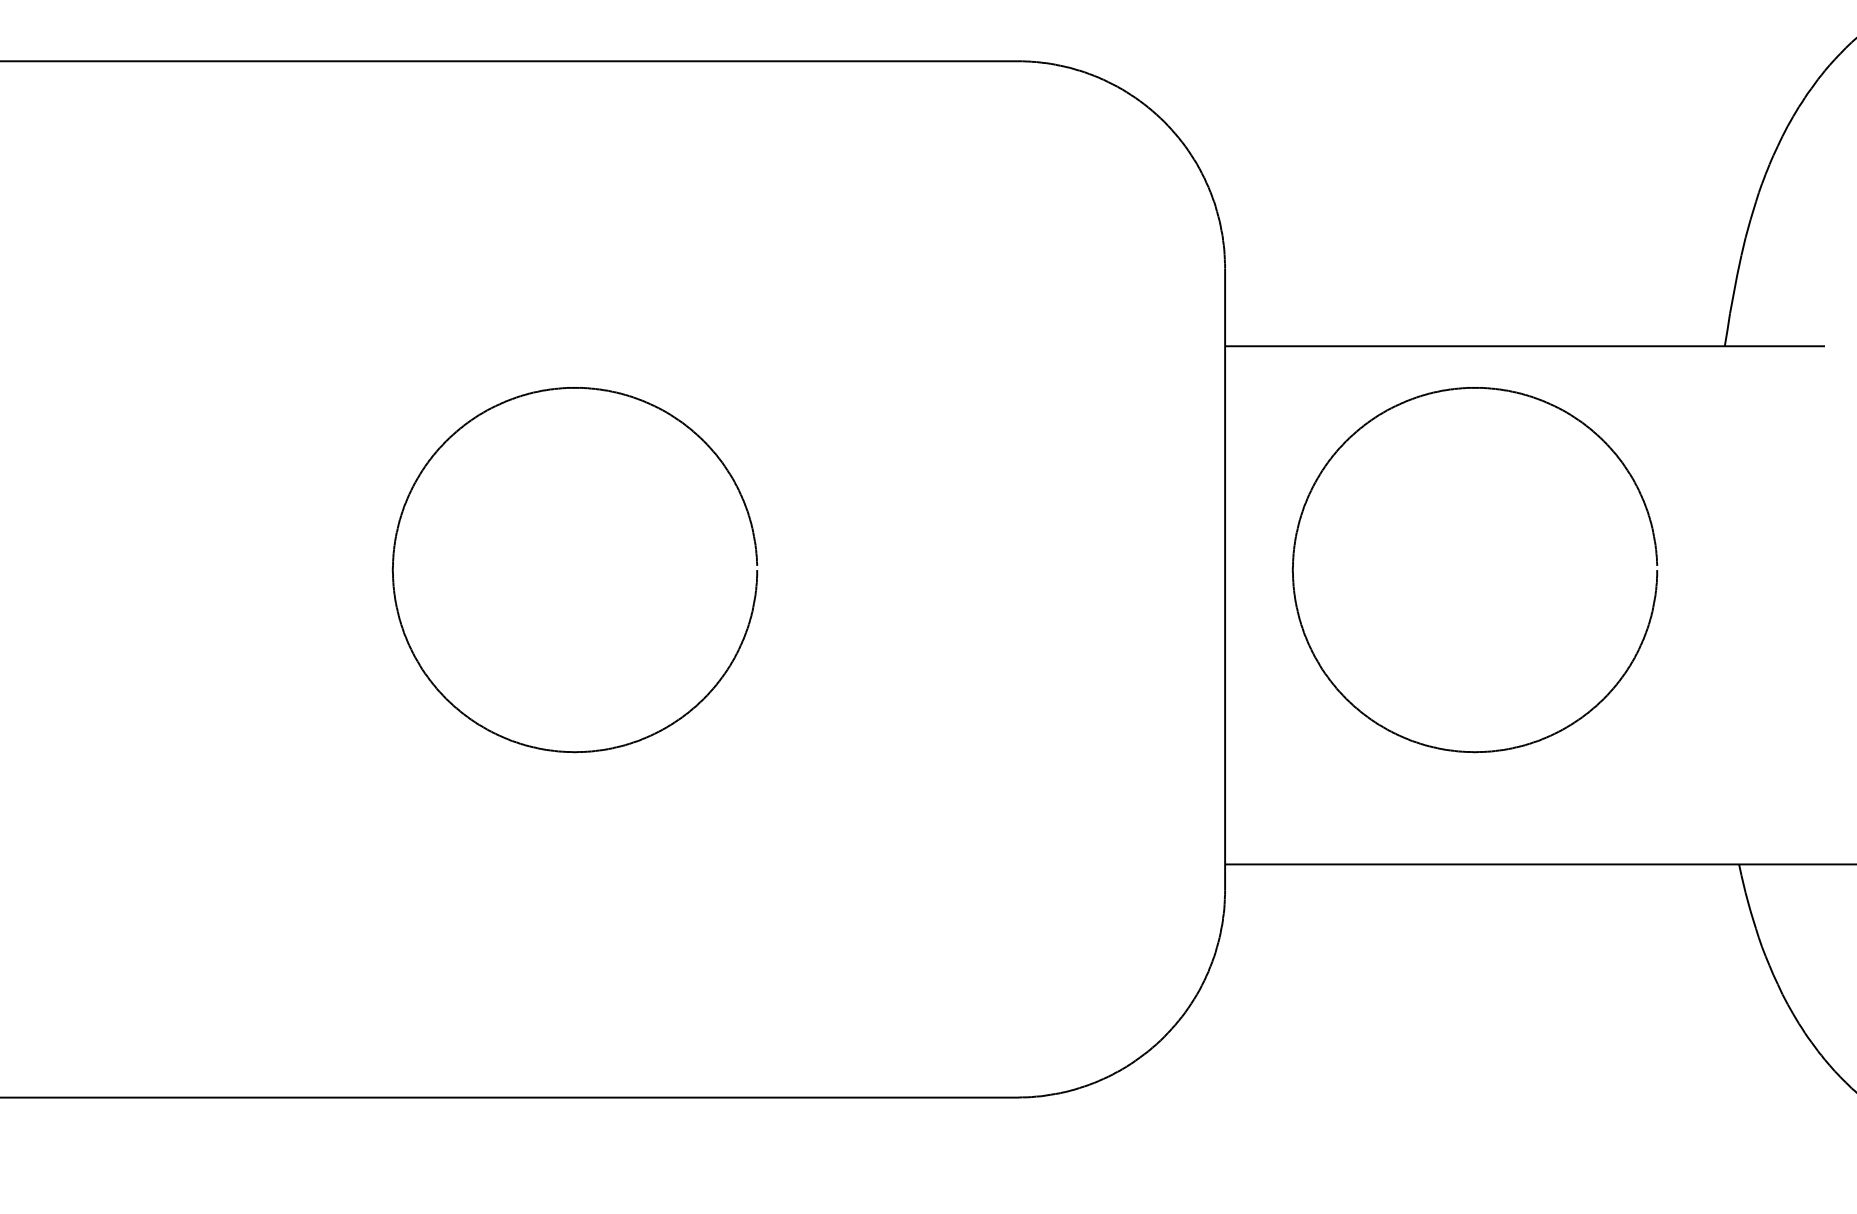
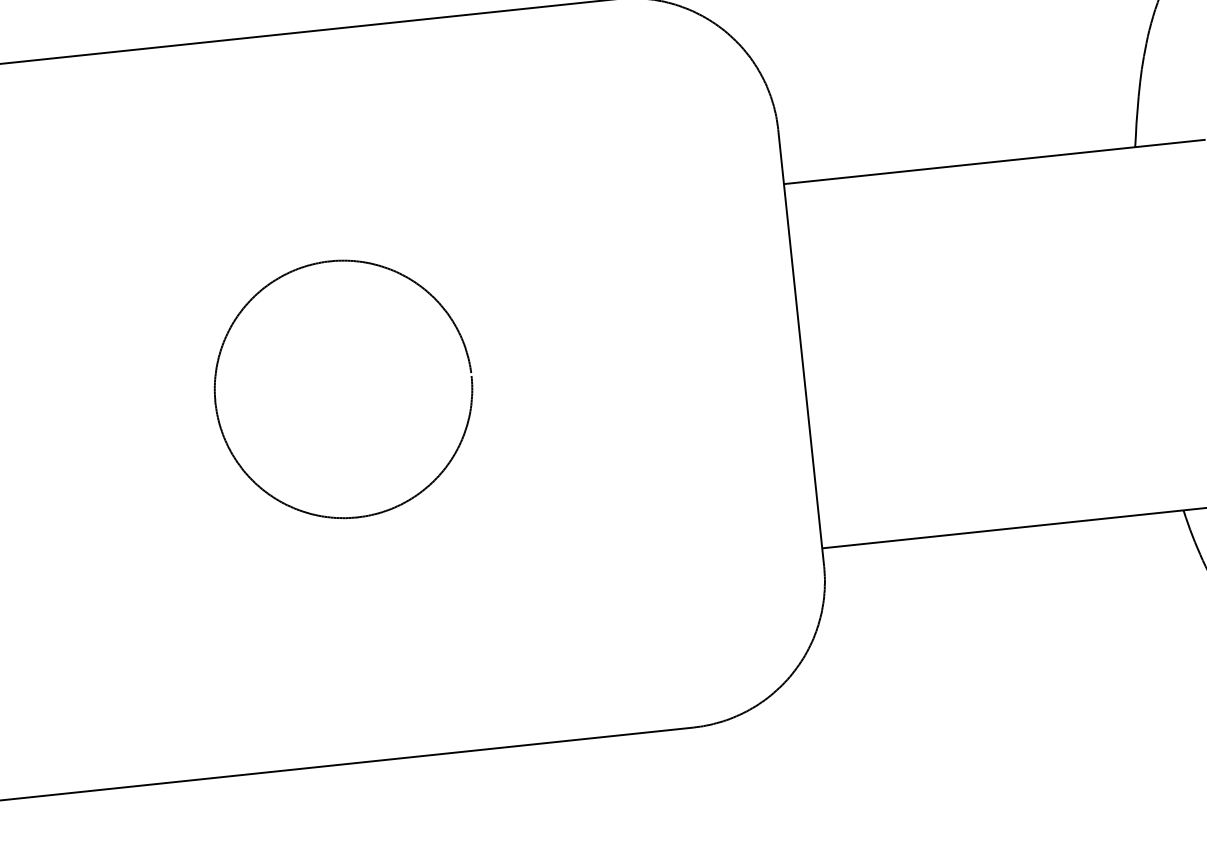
part: (1327, 674) -> (880, 407), removed

